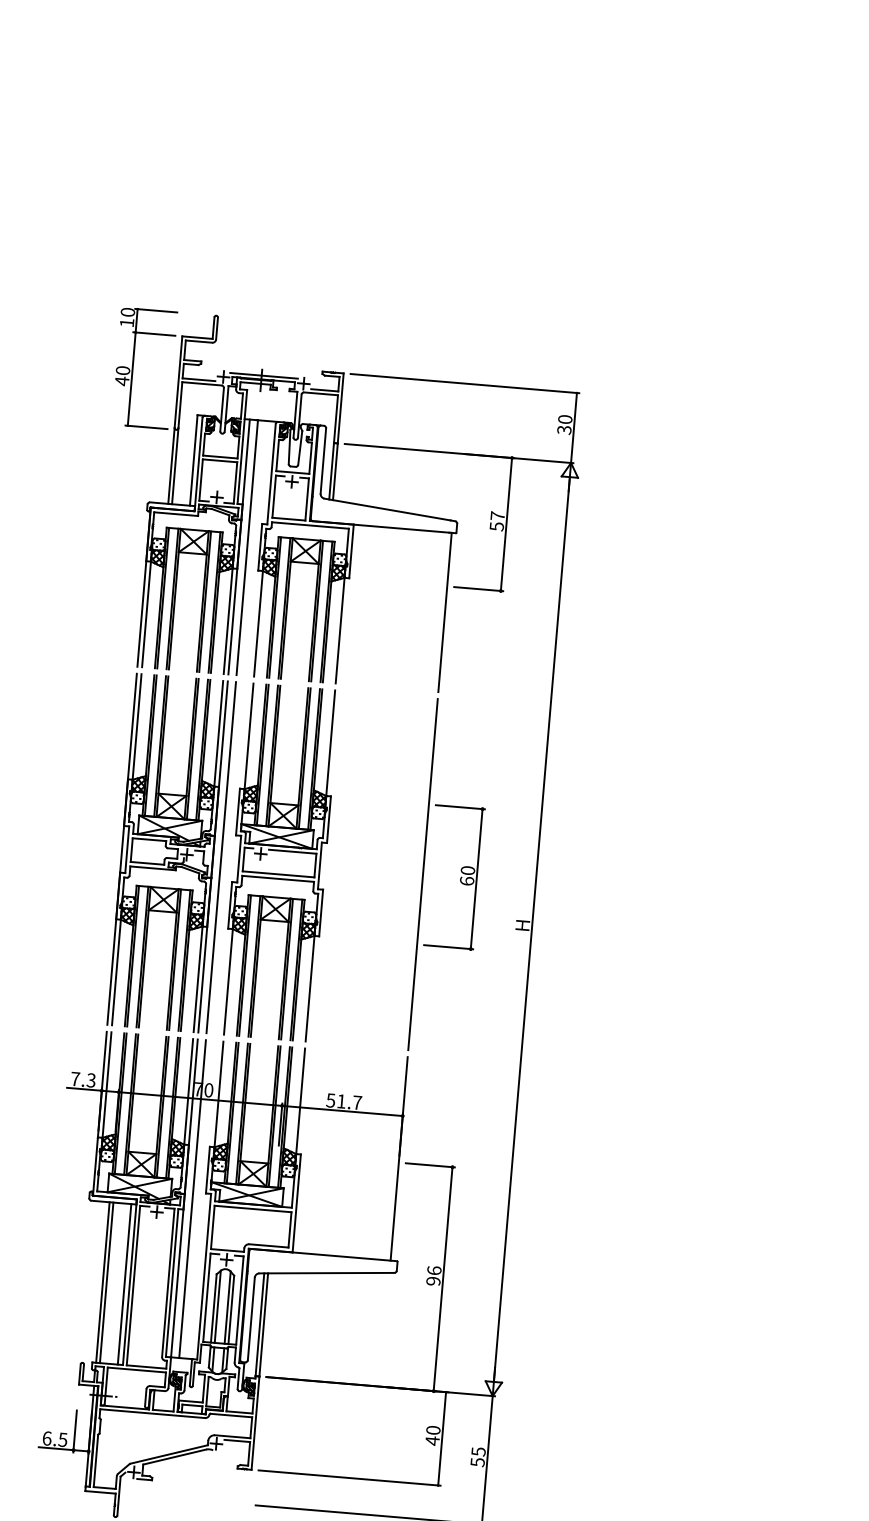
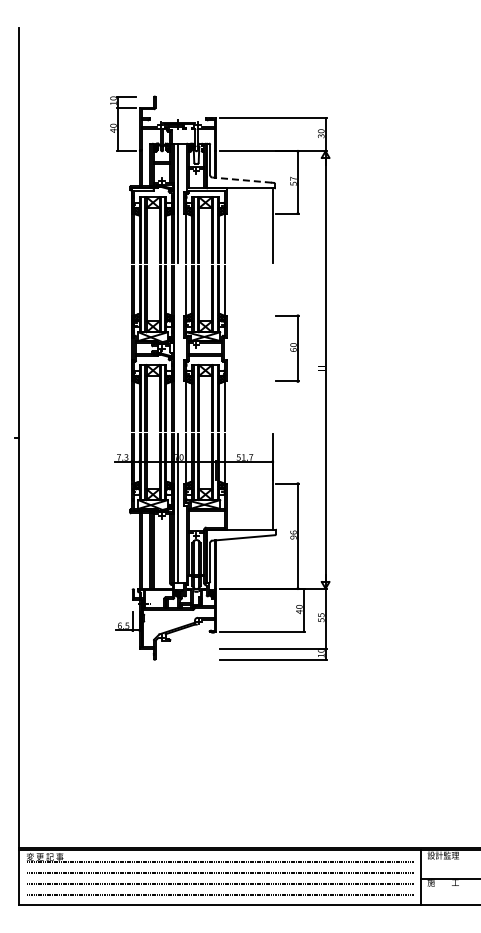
line: (388, 510) -> (242, 180), solid -> dashed
line: (221, 857) -> (178, 348), removed
line: (422, 874) -> (272, 348), removed

